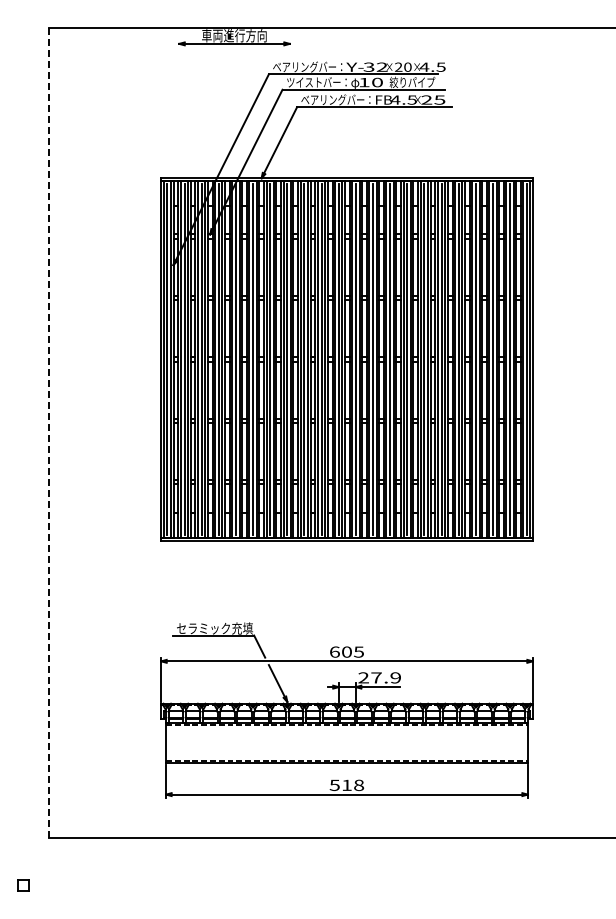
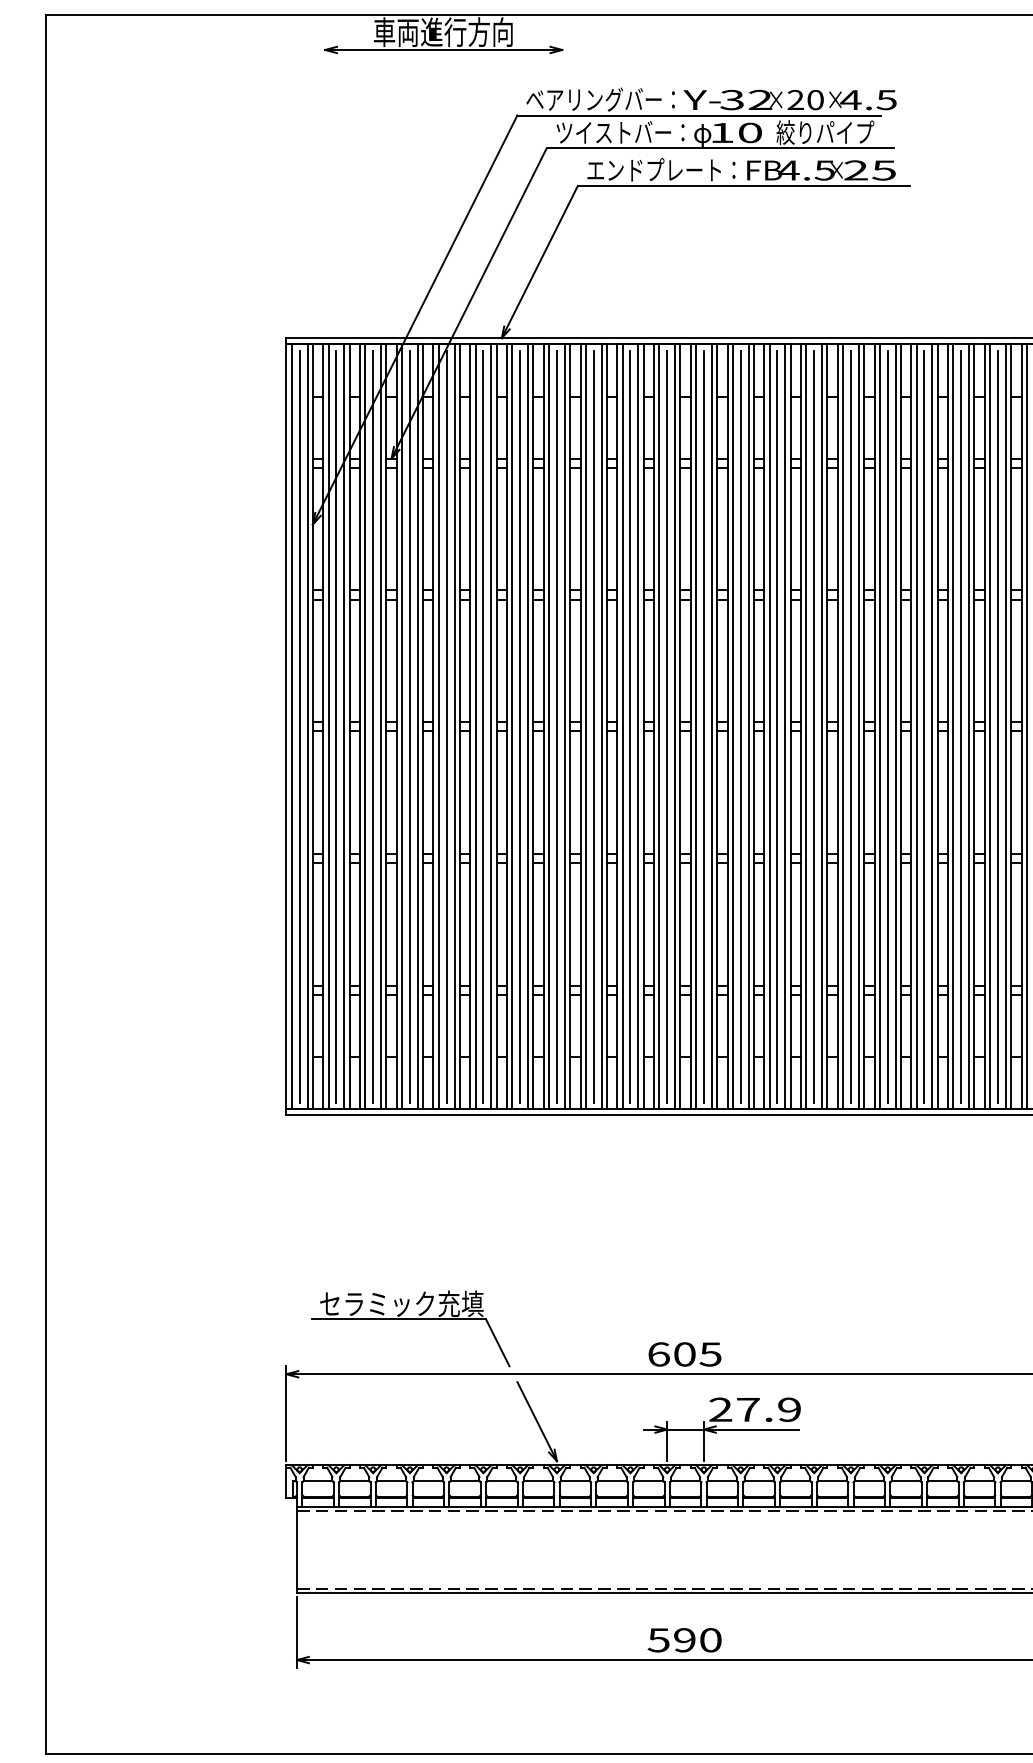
text: (332, 99) -> (653, 169), ベアリングバー： -> エンドプレート：
line: (49, 432) -> (46, 883), dashed -> solid
text: (353, 785) -> (698, 1640), 518 -> 590

